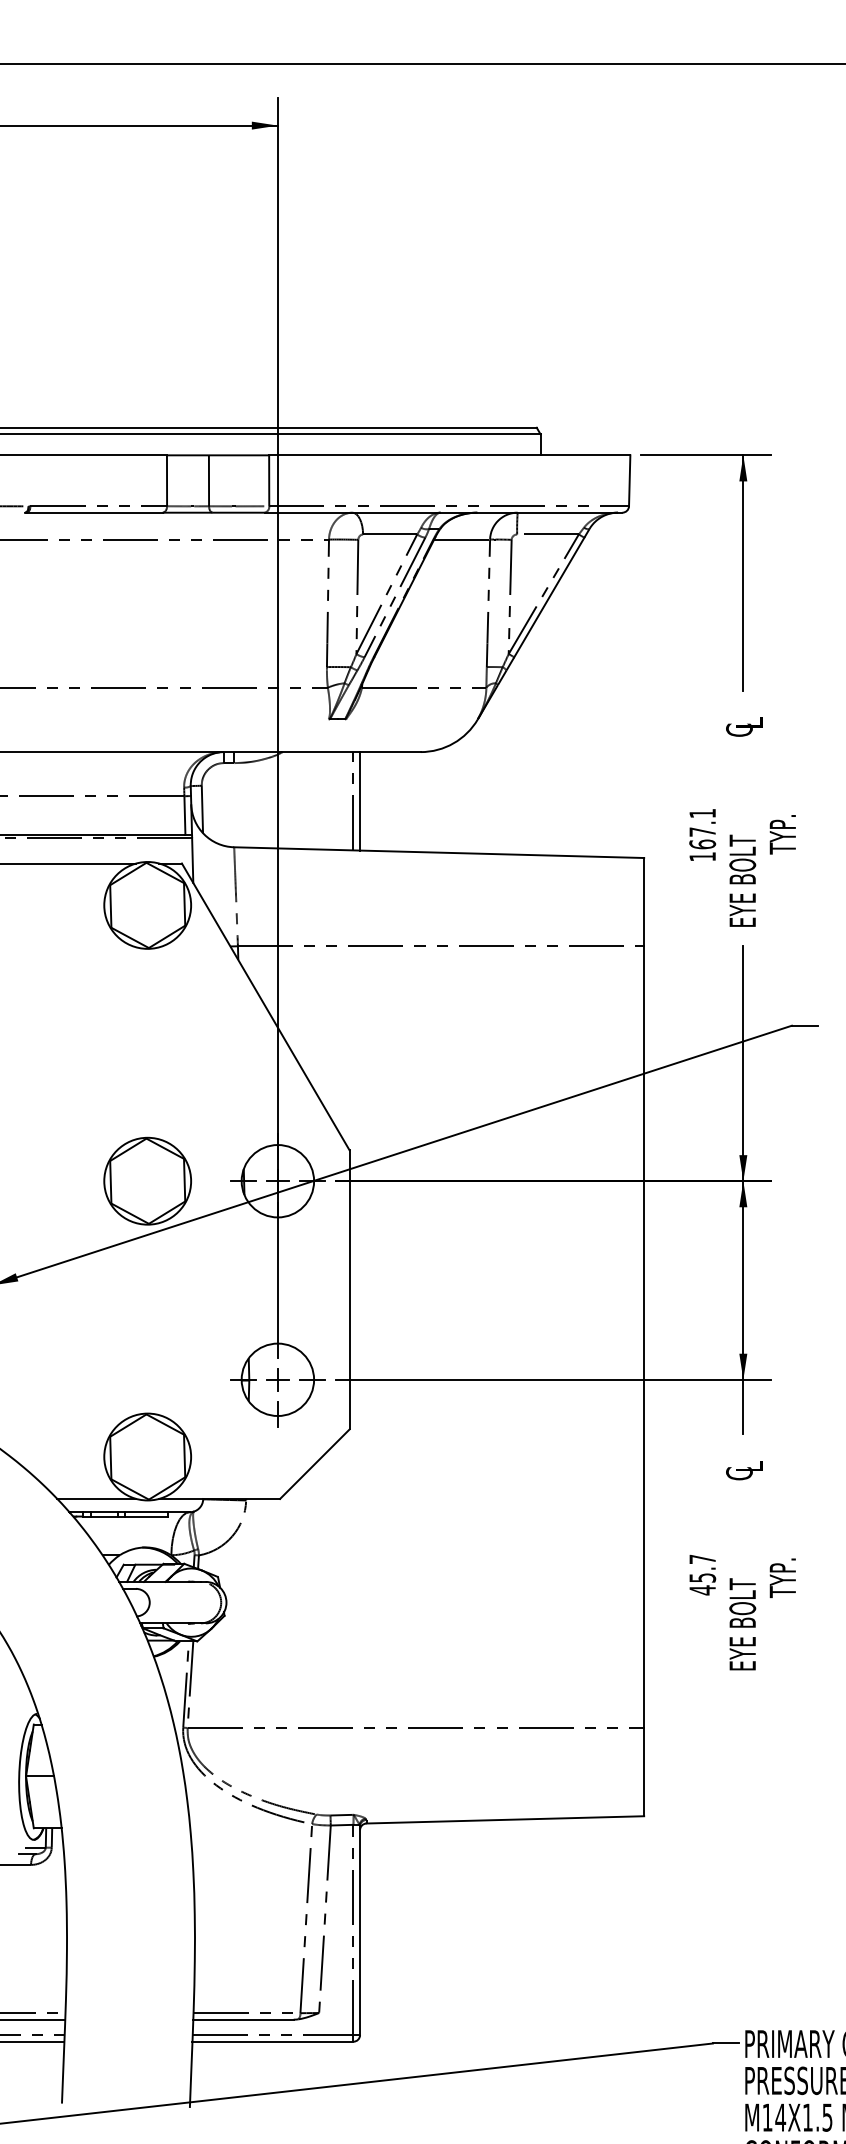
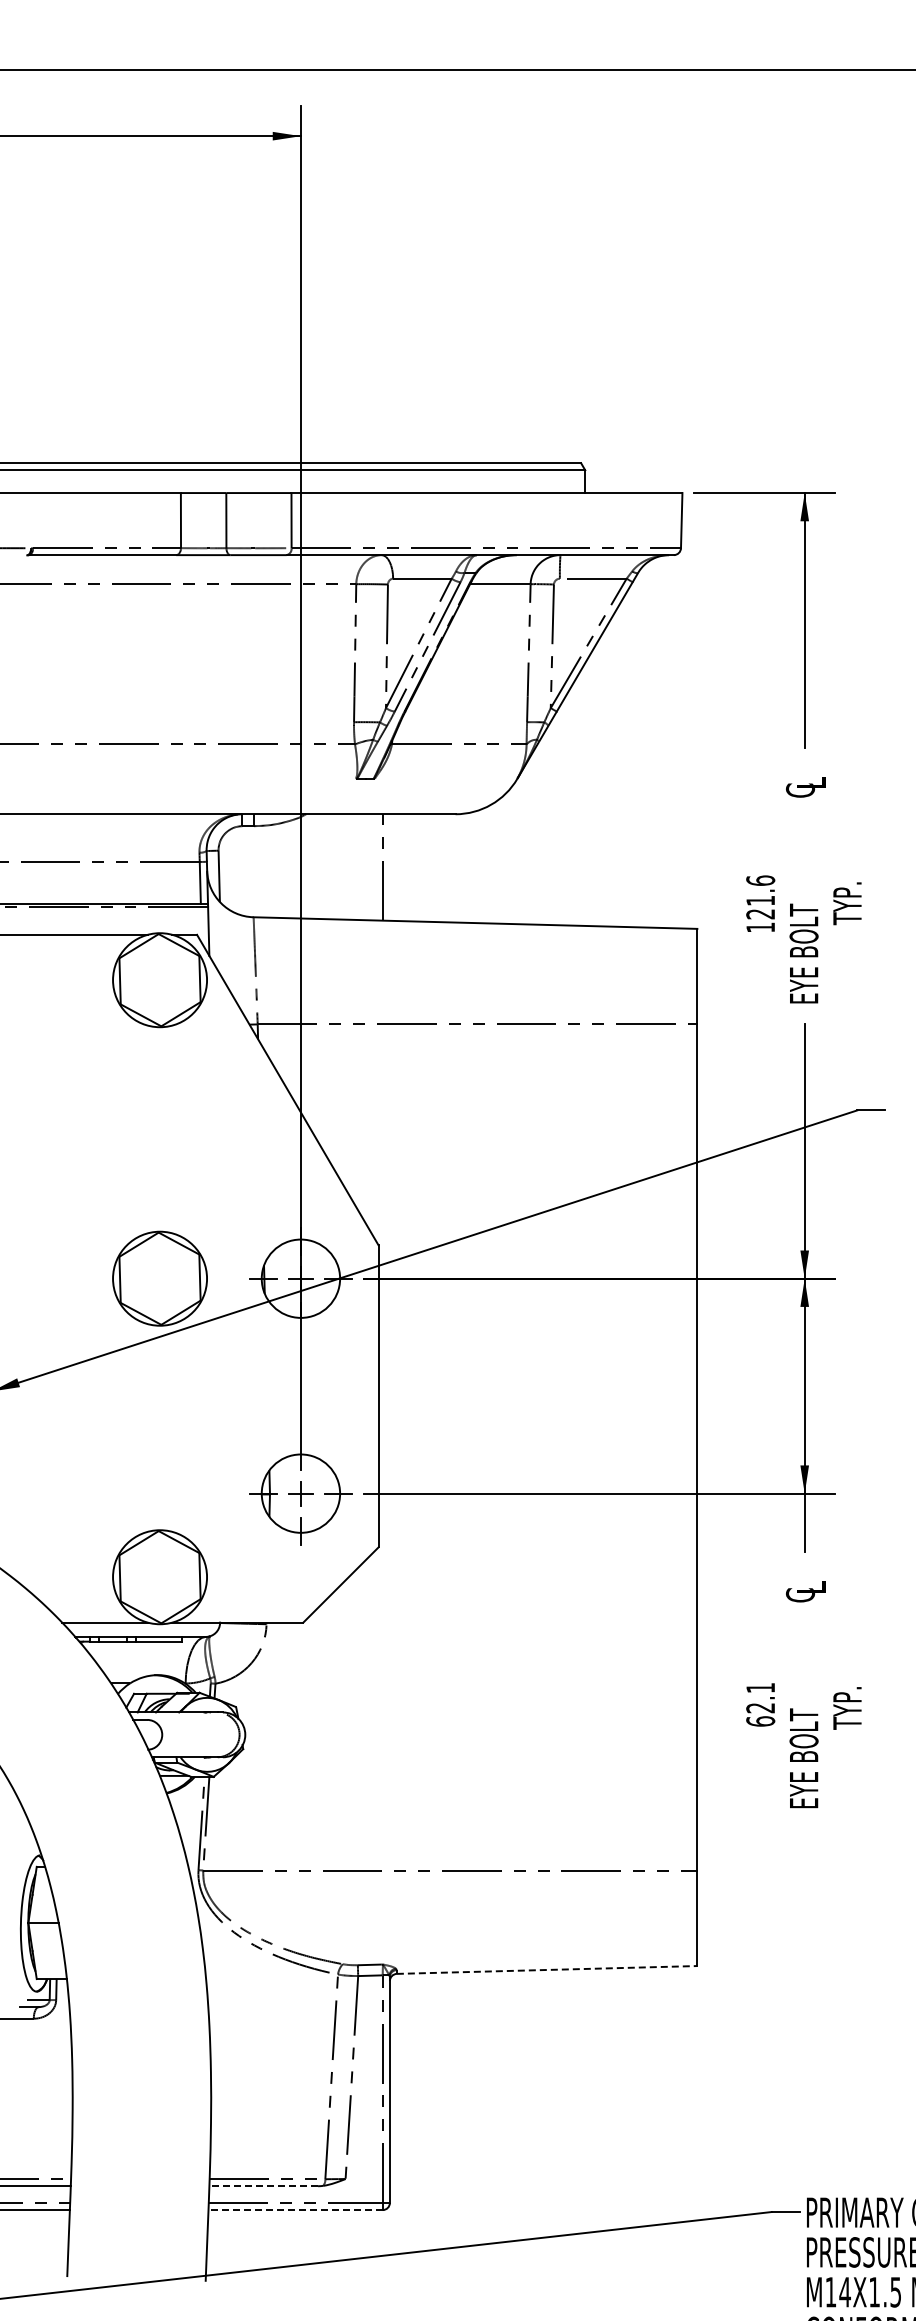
line: (359, 801) -> (389, 867), removed
text: (702, 829) -> (760, 897), 167.1 -> 121.6
text: (702, 1575) -> (760, 1705), 45.7 -> 62.1
line: (505, 1819) -> (547, 1969), solid -> dashed
line: (243, 2019) -> (263, 2186), solid -> dashed
line: (272, 2042) -> (295, 2210), solid -> dashed

